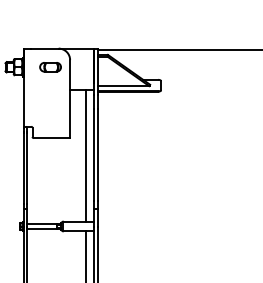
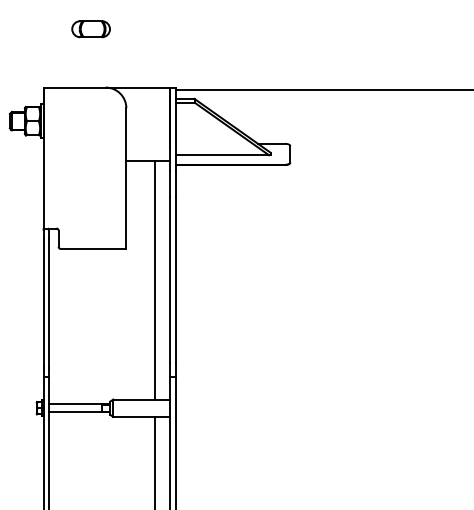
part: (50, 67) -> (90, 29), moved

